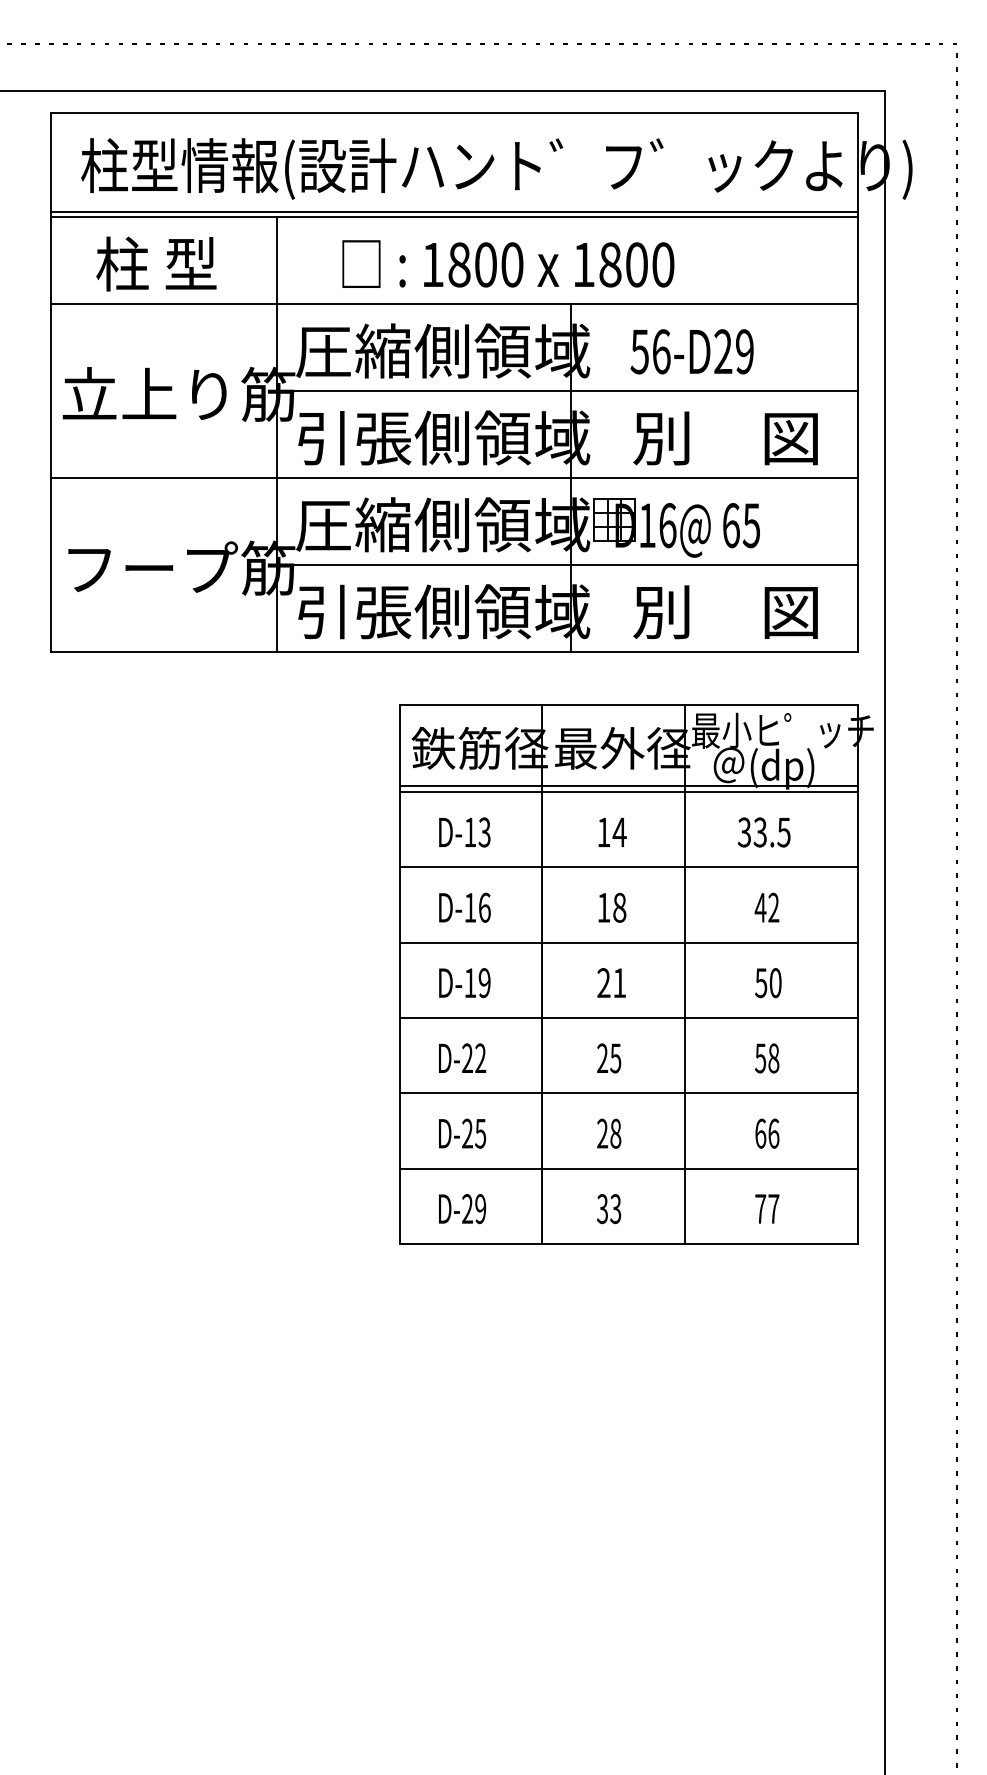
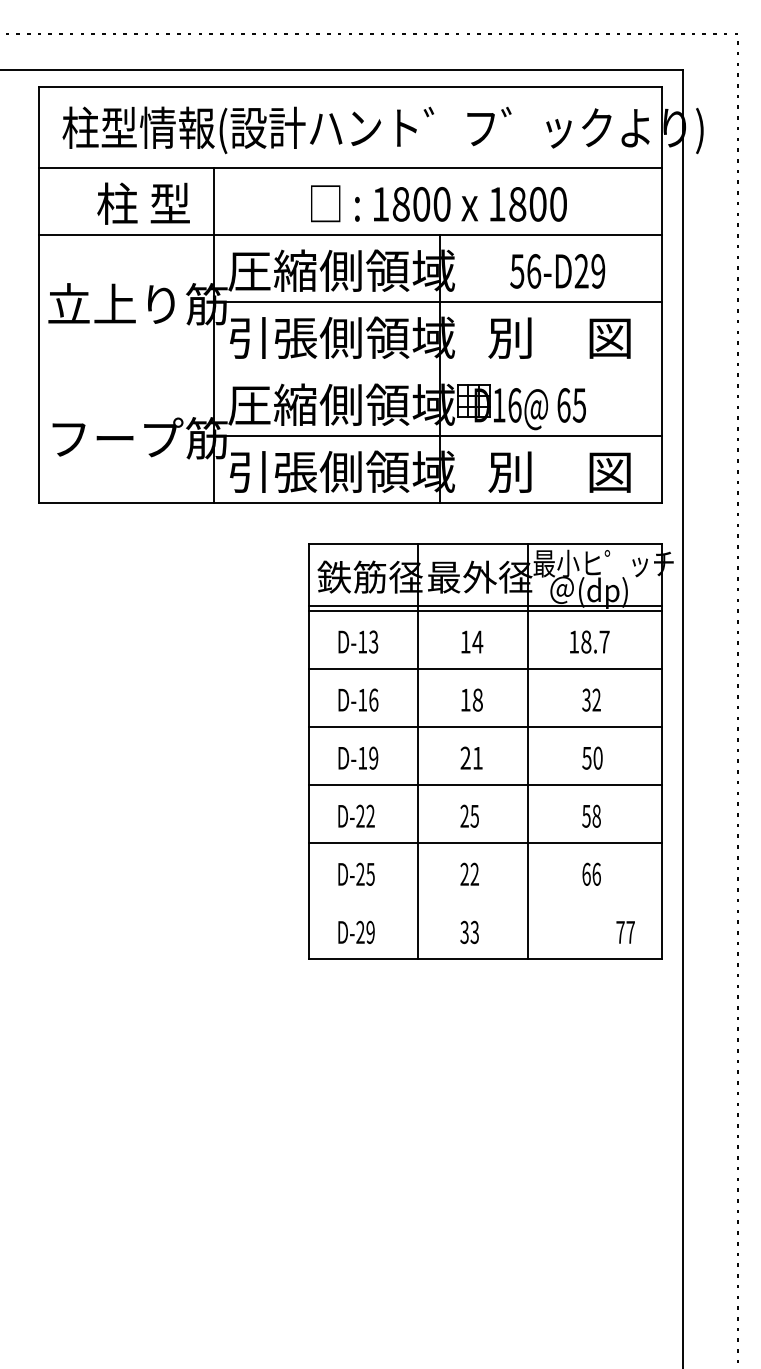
line: (454, 211) -> (350, 163), removed
text: (156, 263) -> (143, 203), moved
text: (507, 263) -> (438, 203), moved
text: (691, 351) -> (557, 271), moved
line: (454, 477) -> (350, 368), removed
text: (764, 831) -> (589, 641), 33.5 -> 18.7
text: (760, 906) -> (586, 699), 42 -> 32
text: (615, 1132) -> (474, 873), 28 -> 22
line: (628, 1168) -> (484, 901), removed
text: (767, 1209) -> (625, 932), moved

